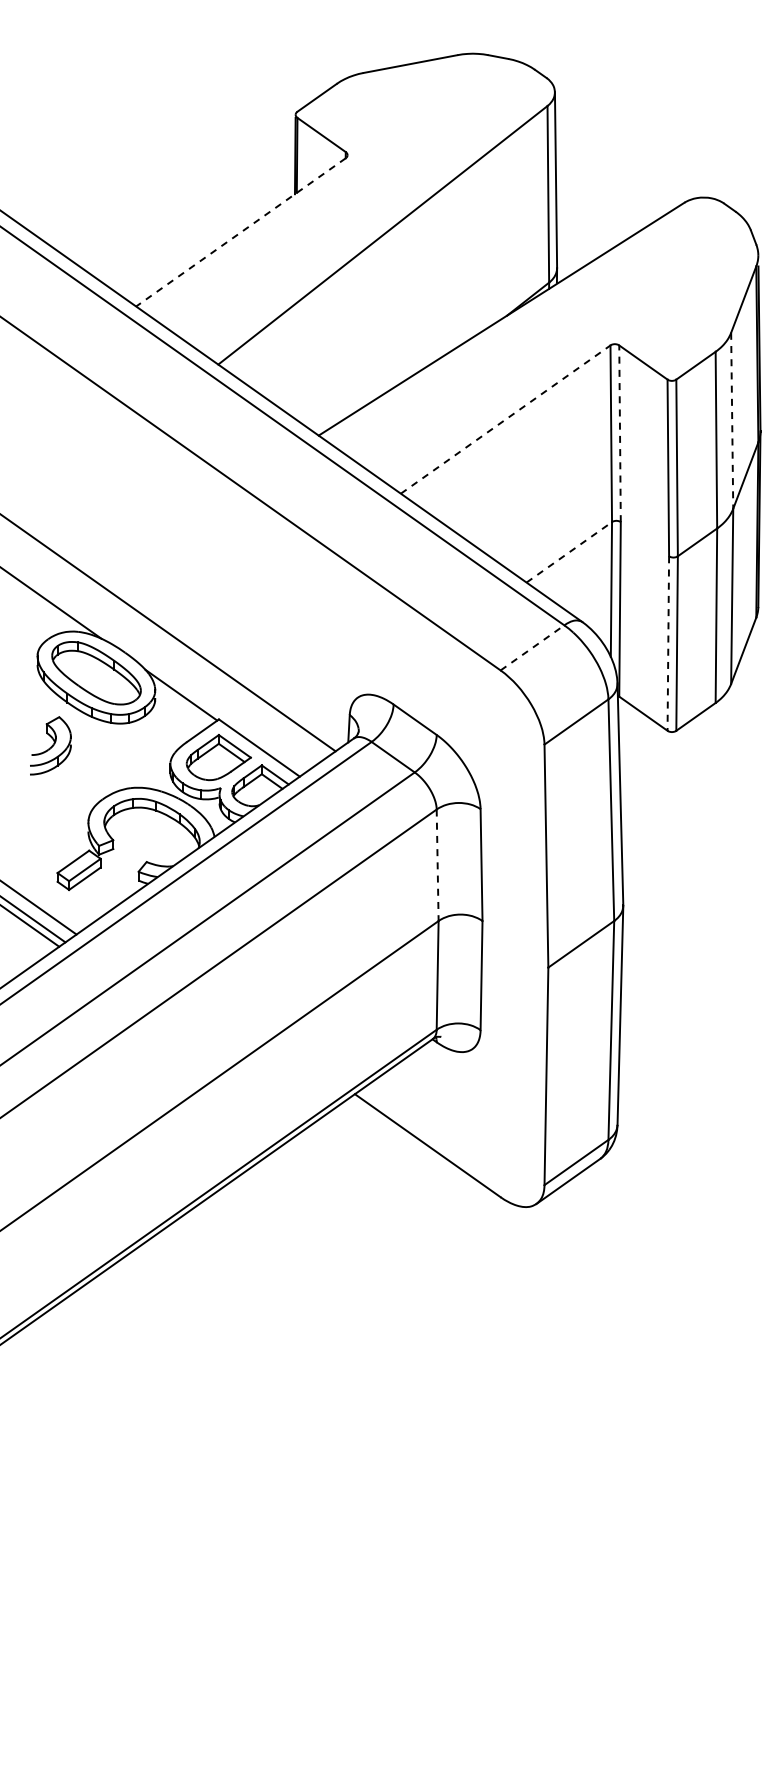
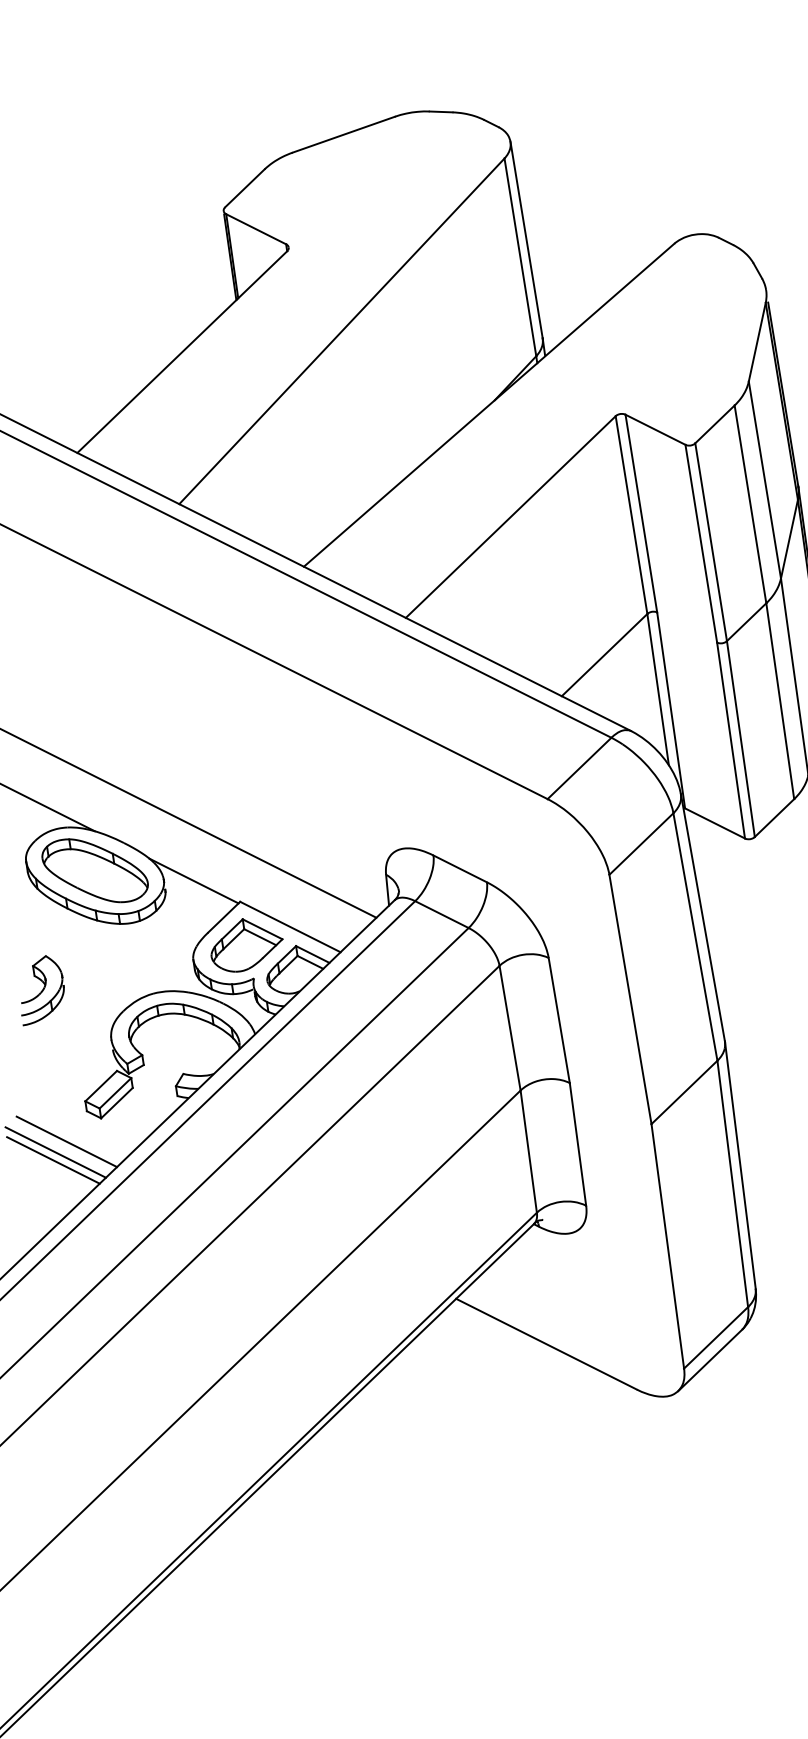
line: (240, 232) -> (181, 352), dashed -> solid
line: (506, 419) -> (511, 516), dashed -> solid
line: (732, 421) -> (765, 480), dashed -> solid
line: (620, 433) -> (641, 513), dashed -> solid
line: (569, 552) -> (604, 655), dashed -> solid
line: (668, 644) -> (731, 741), dashed -> solid
line: (532, 647) -> (579, 768), dashed -> solid
part: (50, 745) -> (40, 989), moved
line: (437, 865) -> (509, 1028), dashed -> solid

